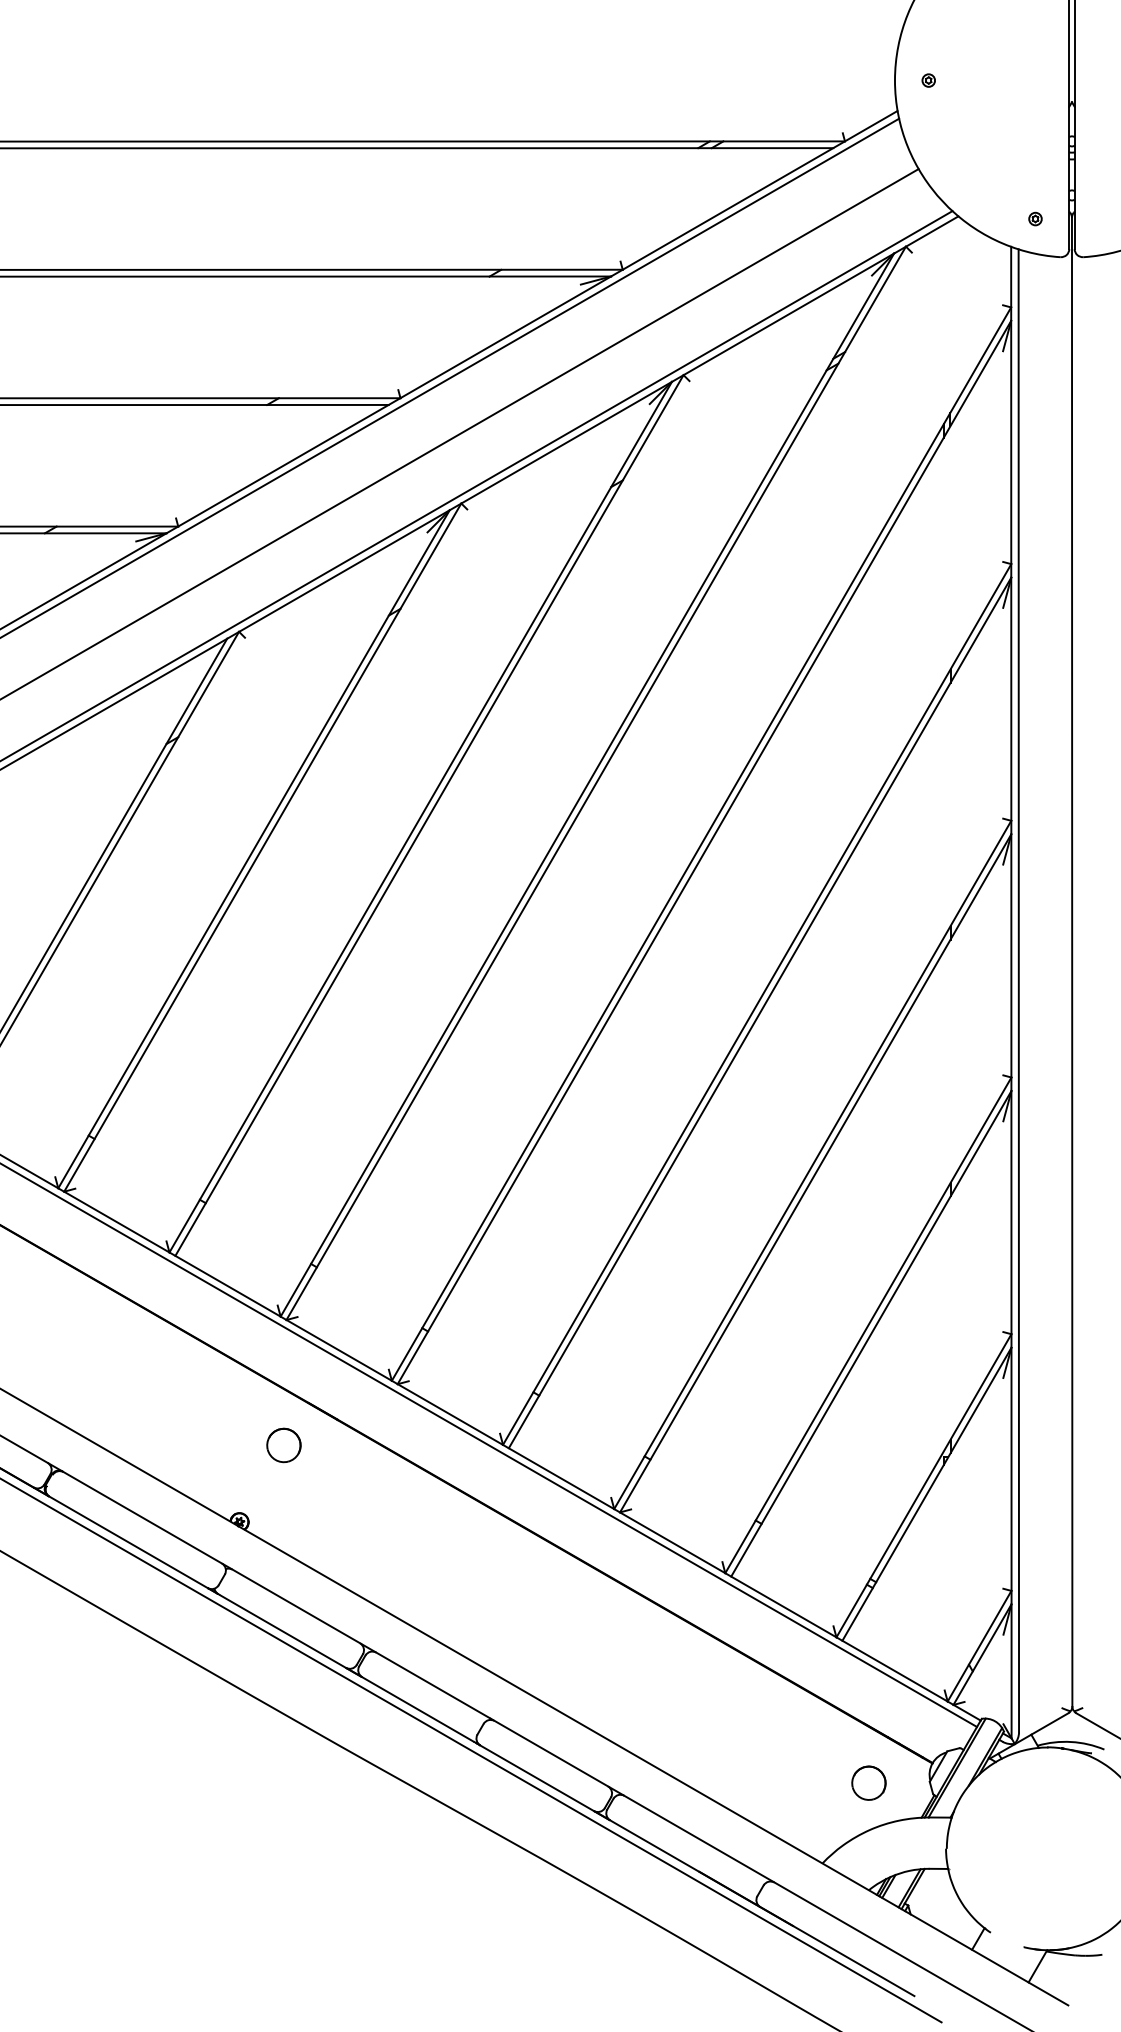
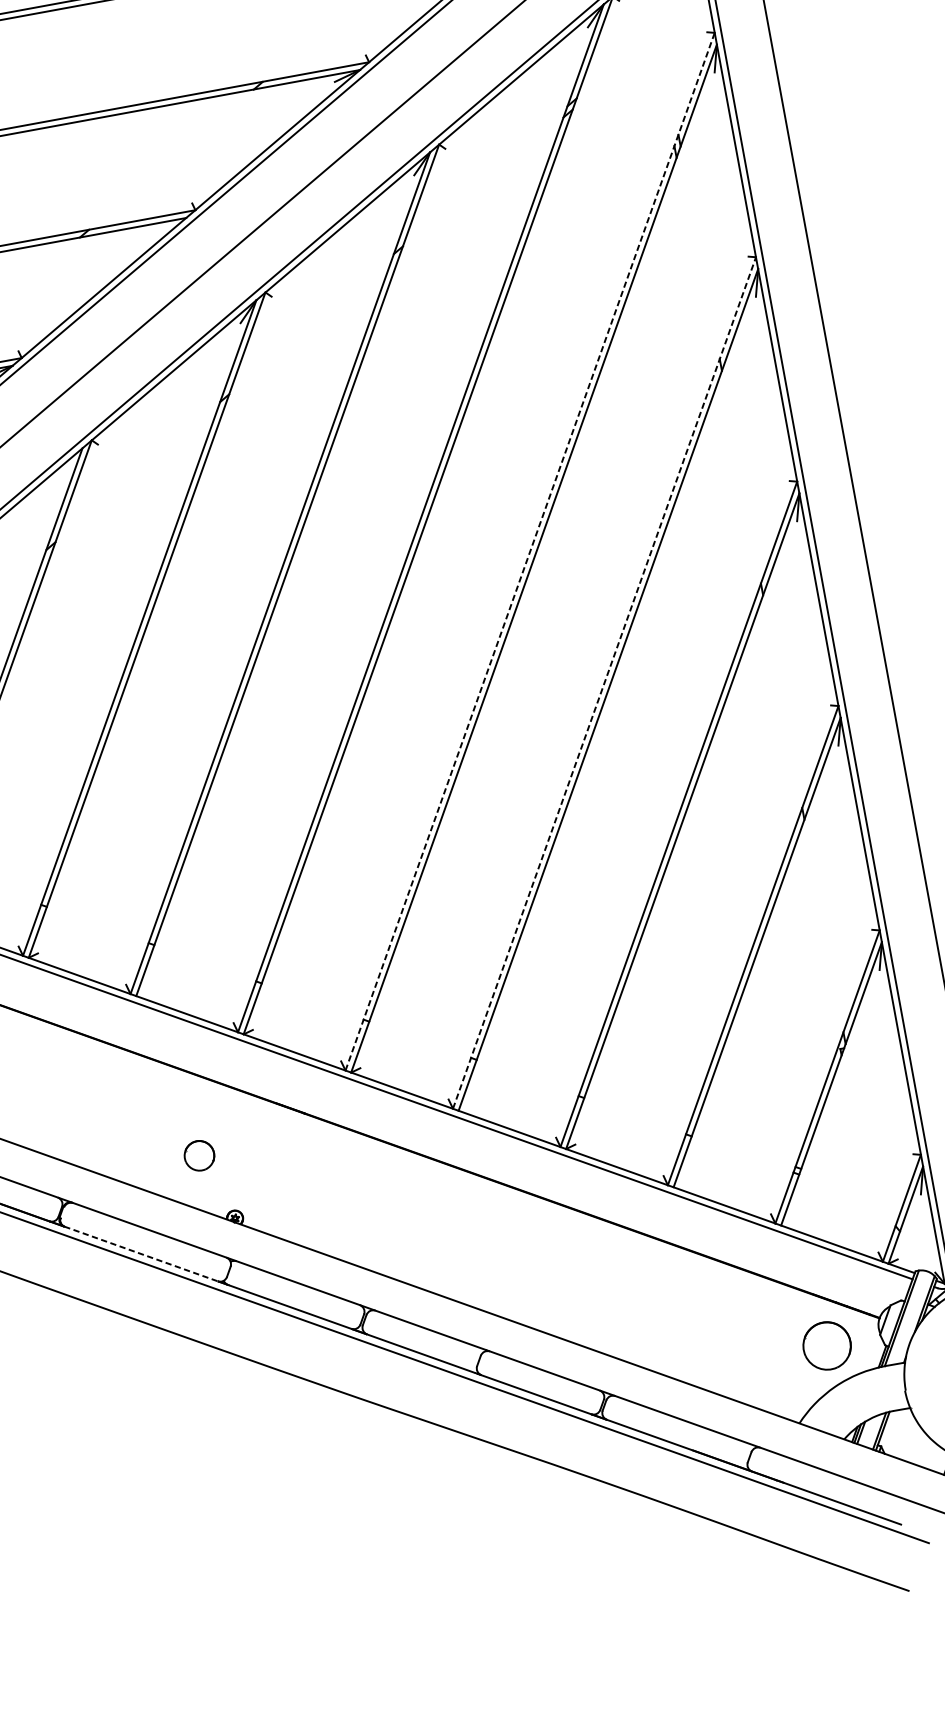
line: (701, 844) -> (530, 552), solid -> dashed
line: (757, 1004) -> (604, 682), solid -> dashed
part: (283, 1445) -> (199, 1155), moved
line: (128, 1542) -> (141, 1254), solid -> dashed
part: (868, 1782) -> (826, 1345), size x1.6

